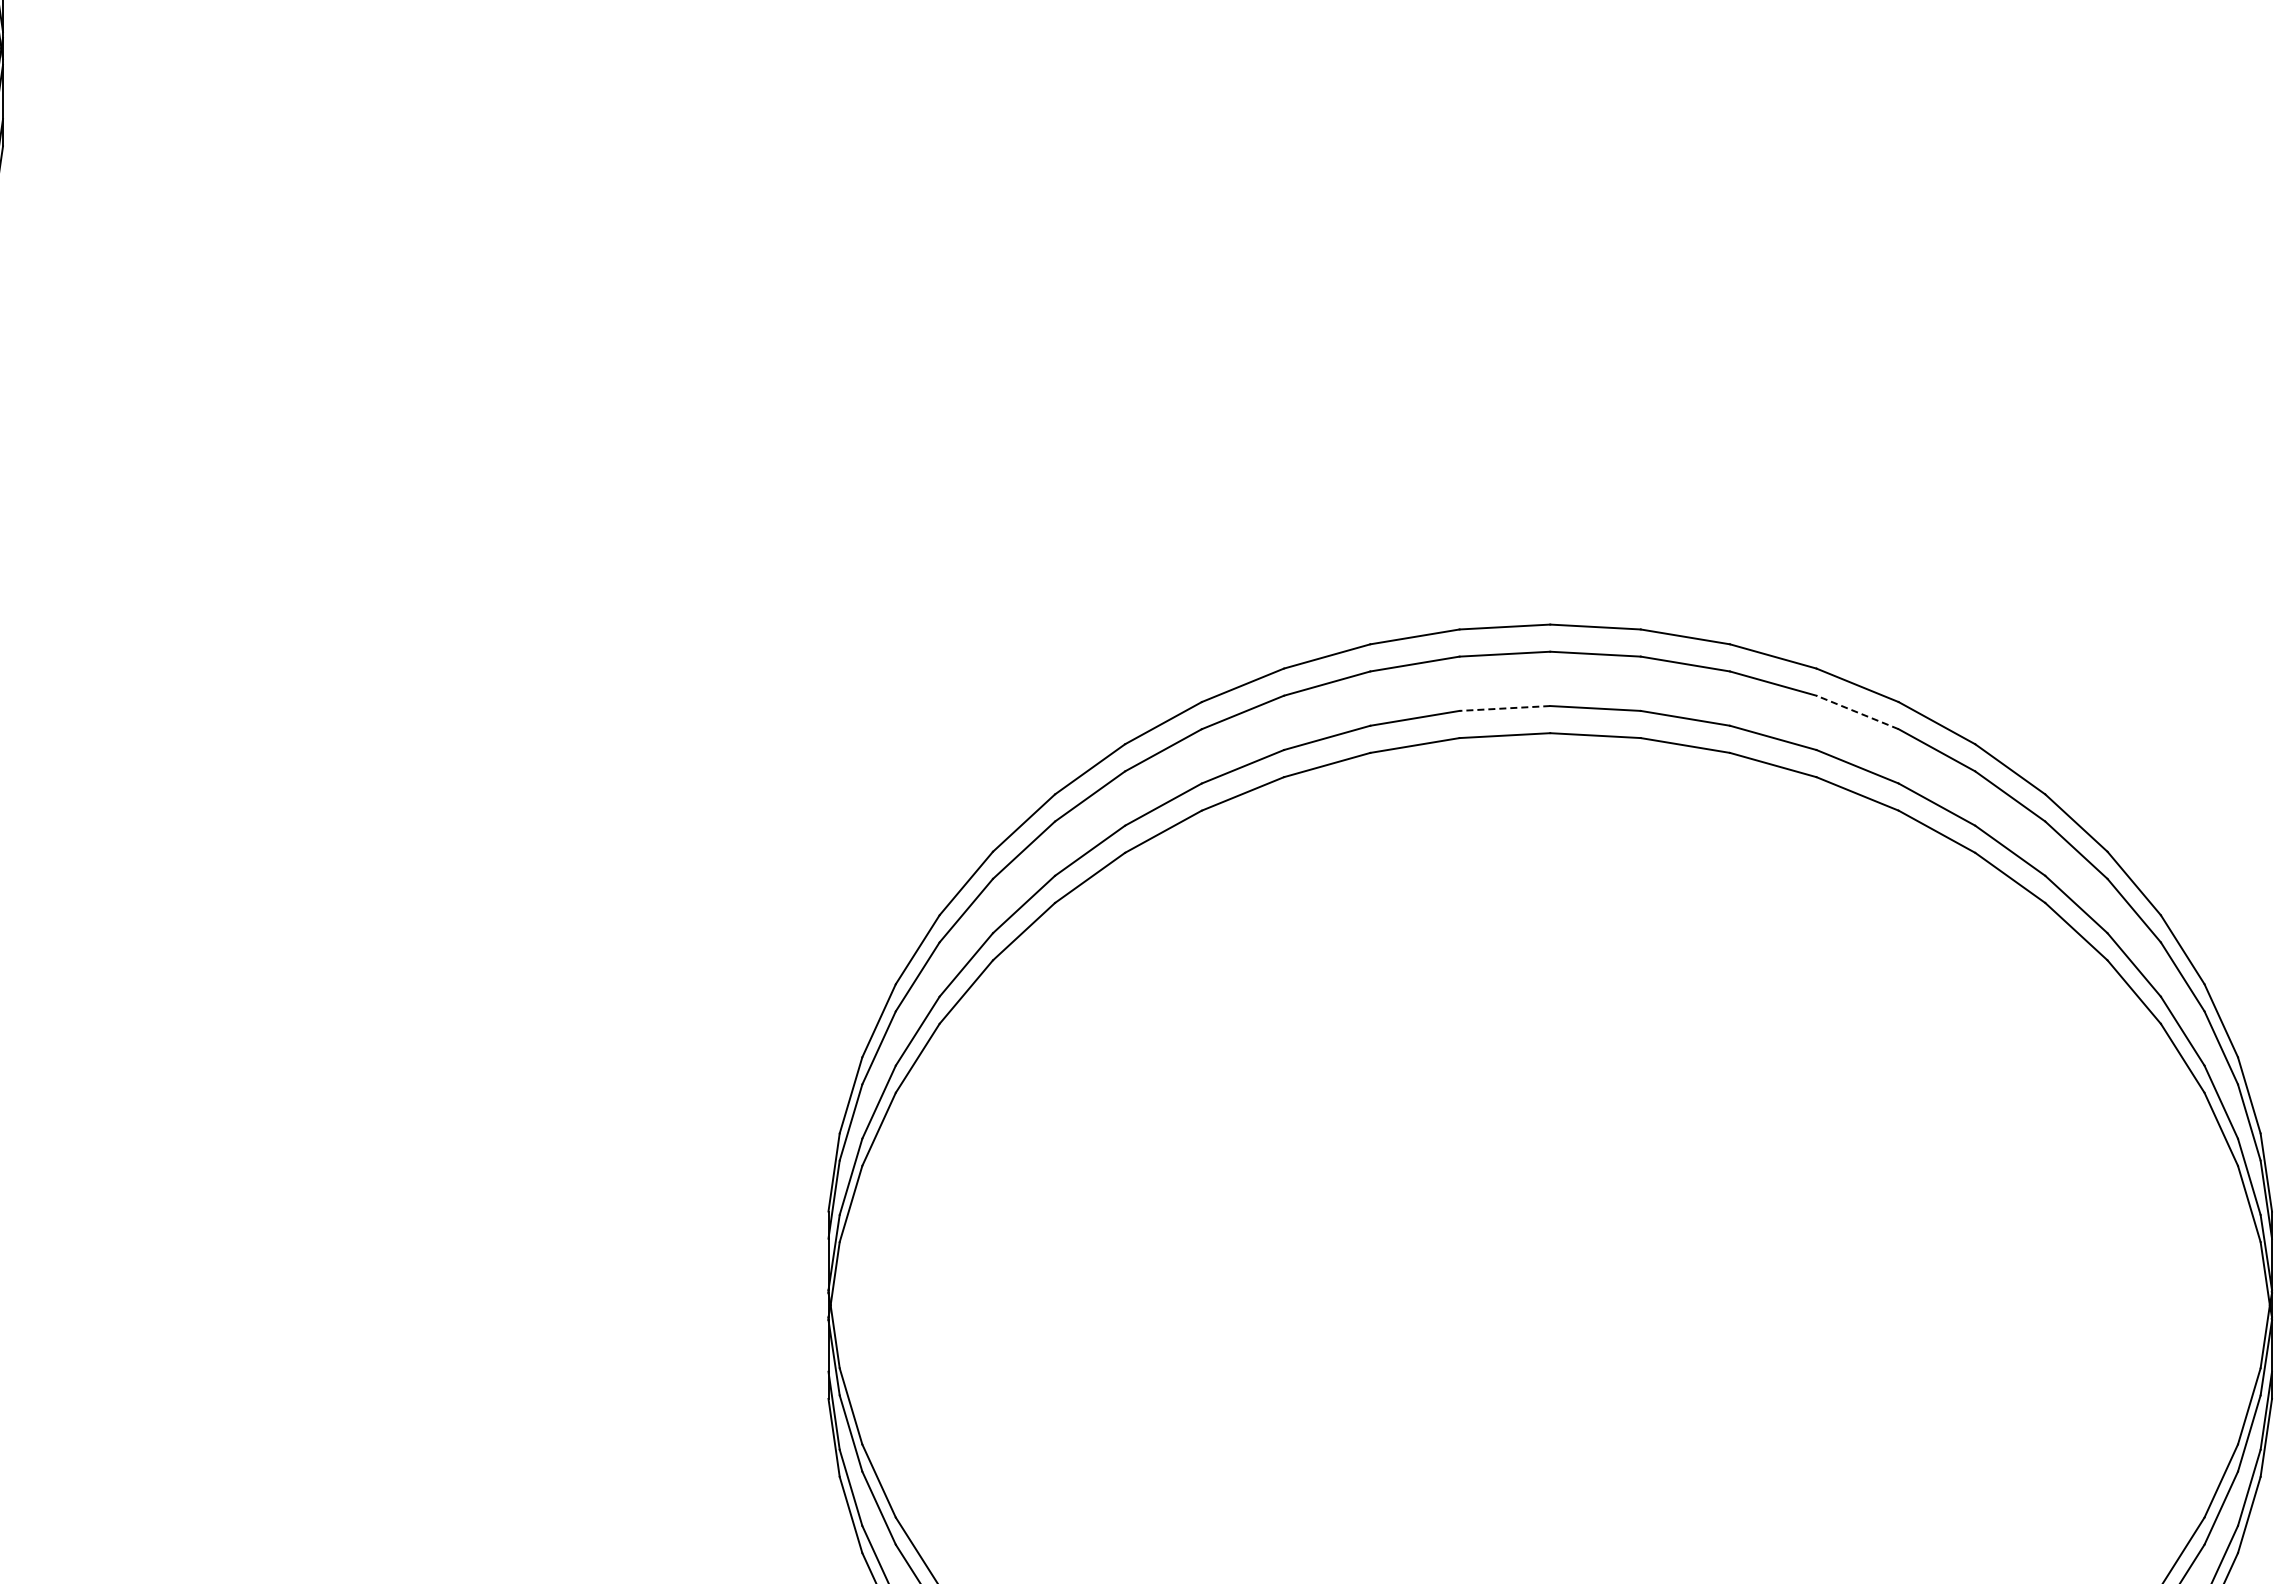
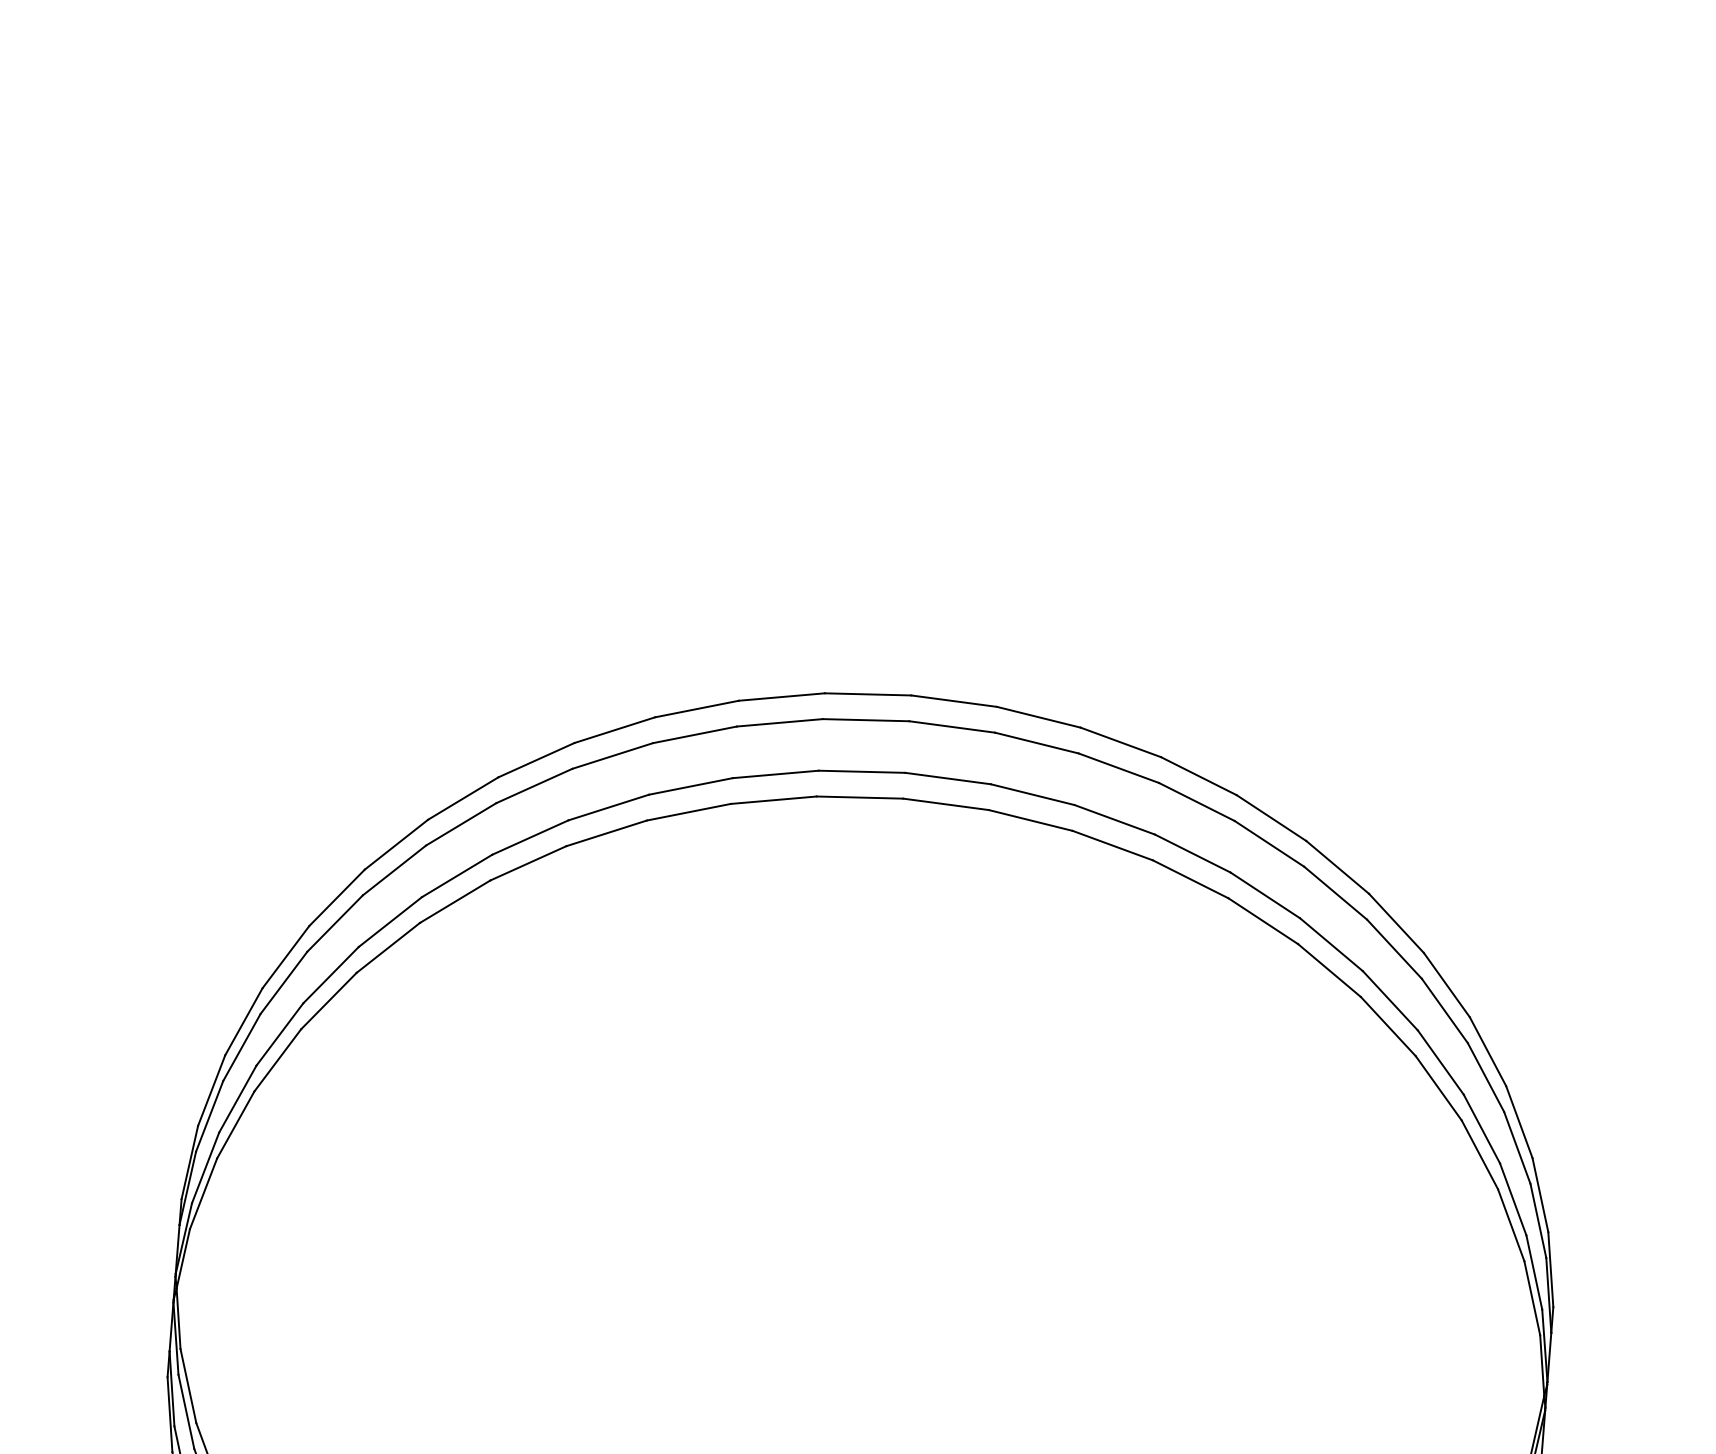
line: (1504, 708) -> (861, 771), dashed -> solid
line: (1857, 712) -> (1196, 801), dashed -> solid

